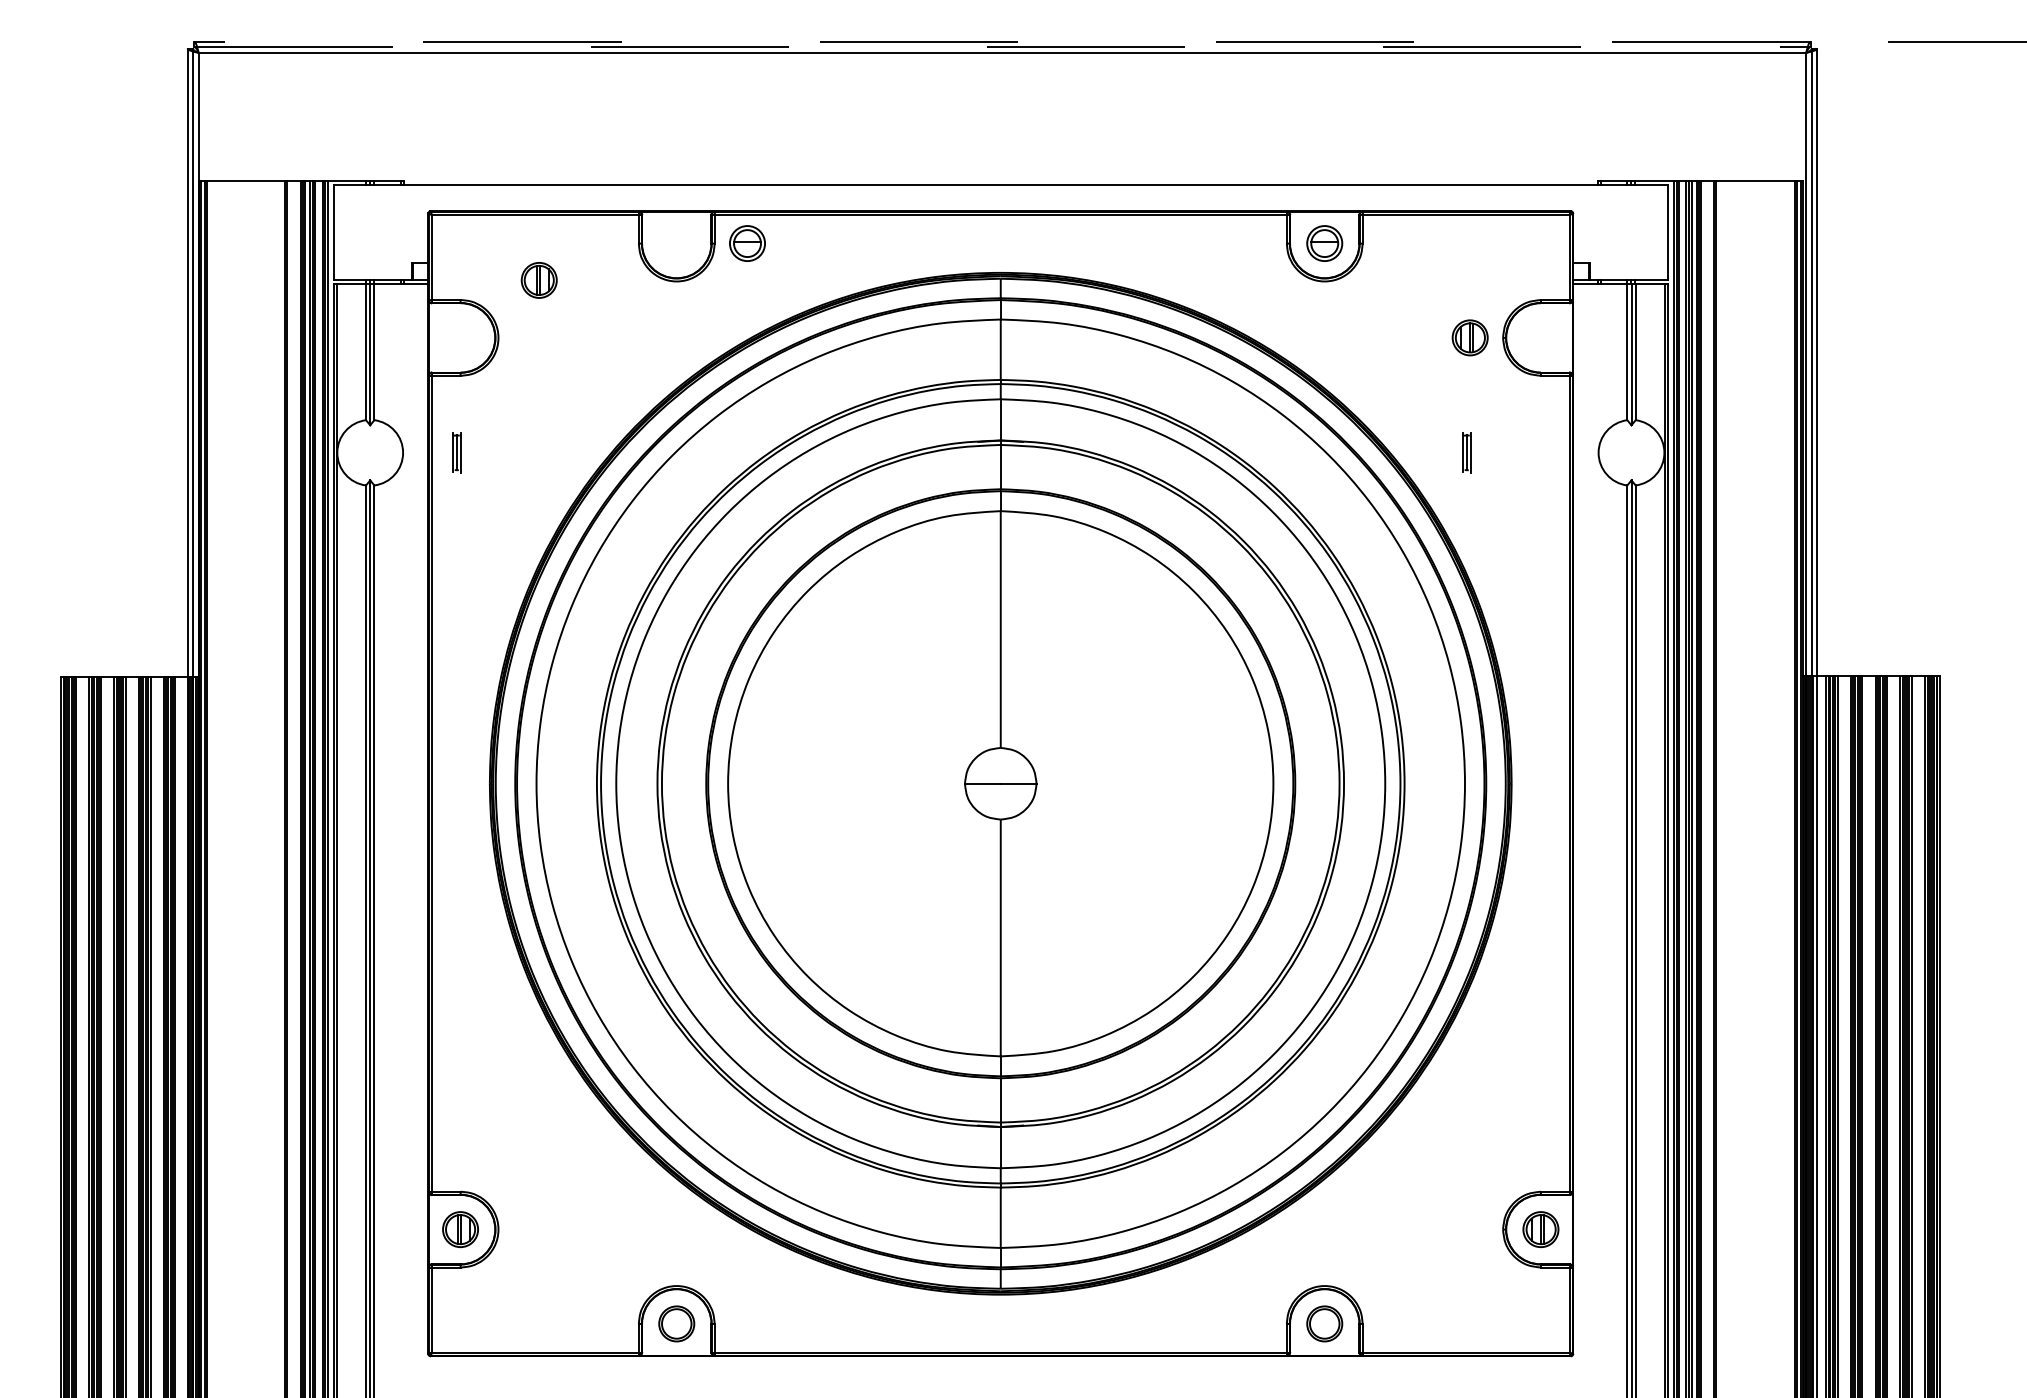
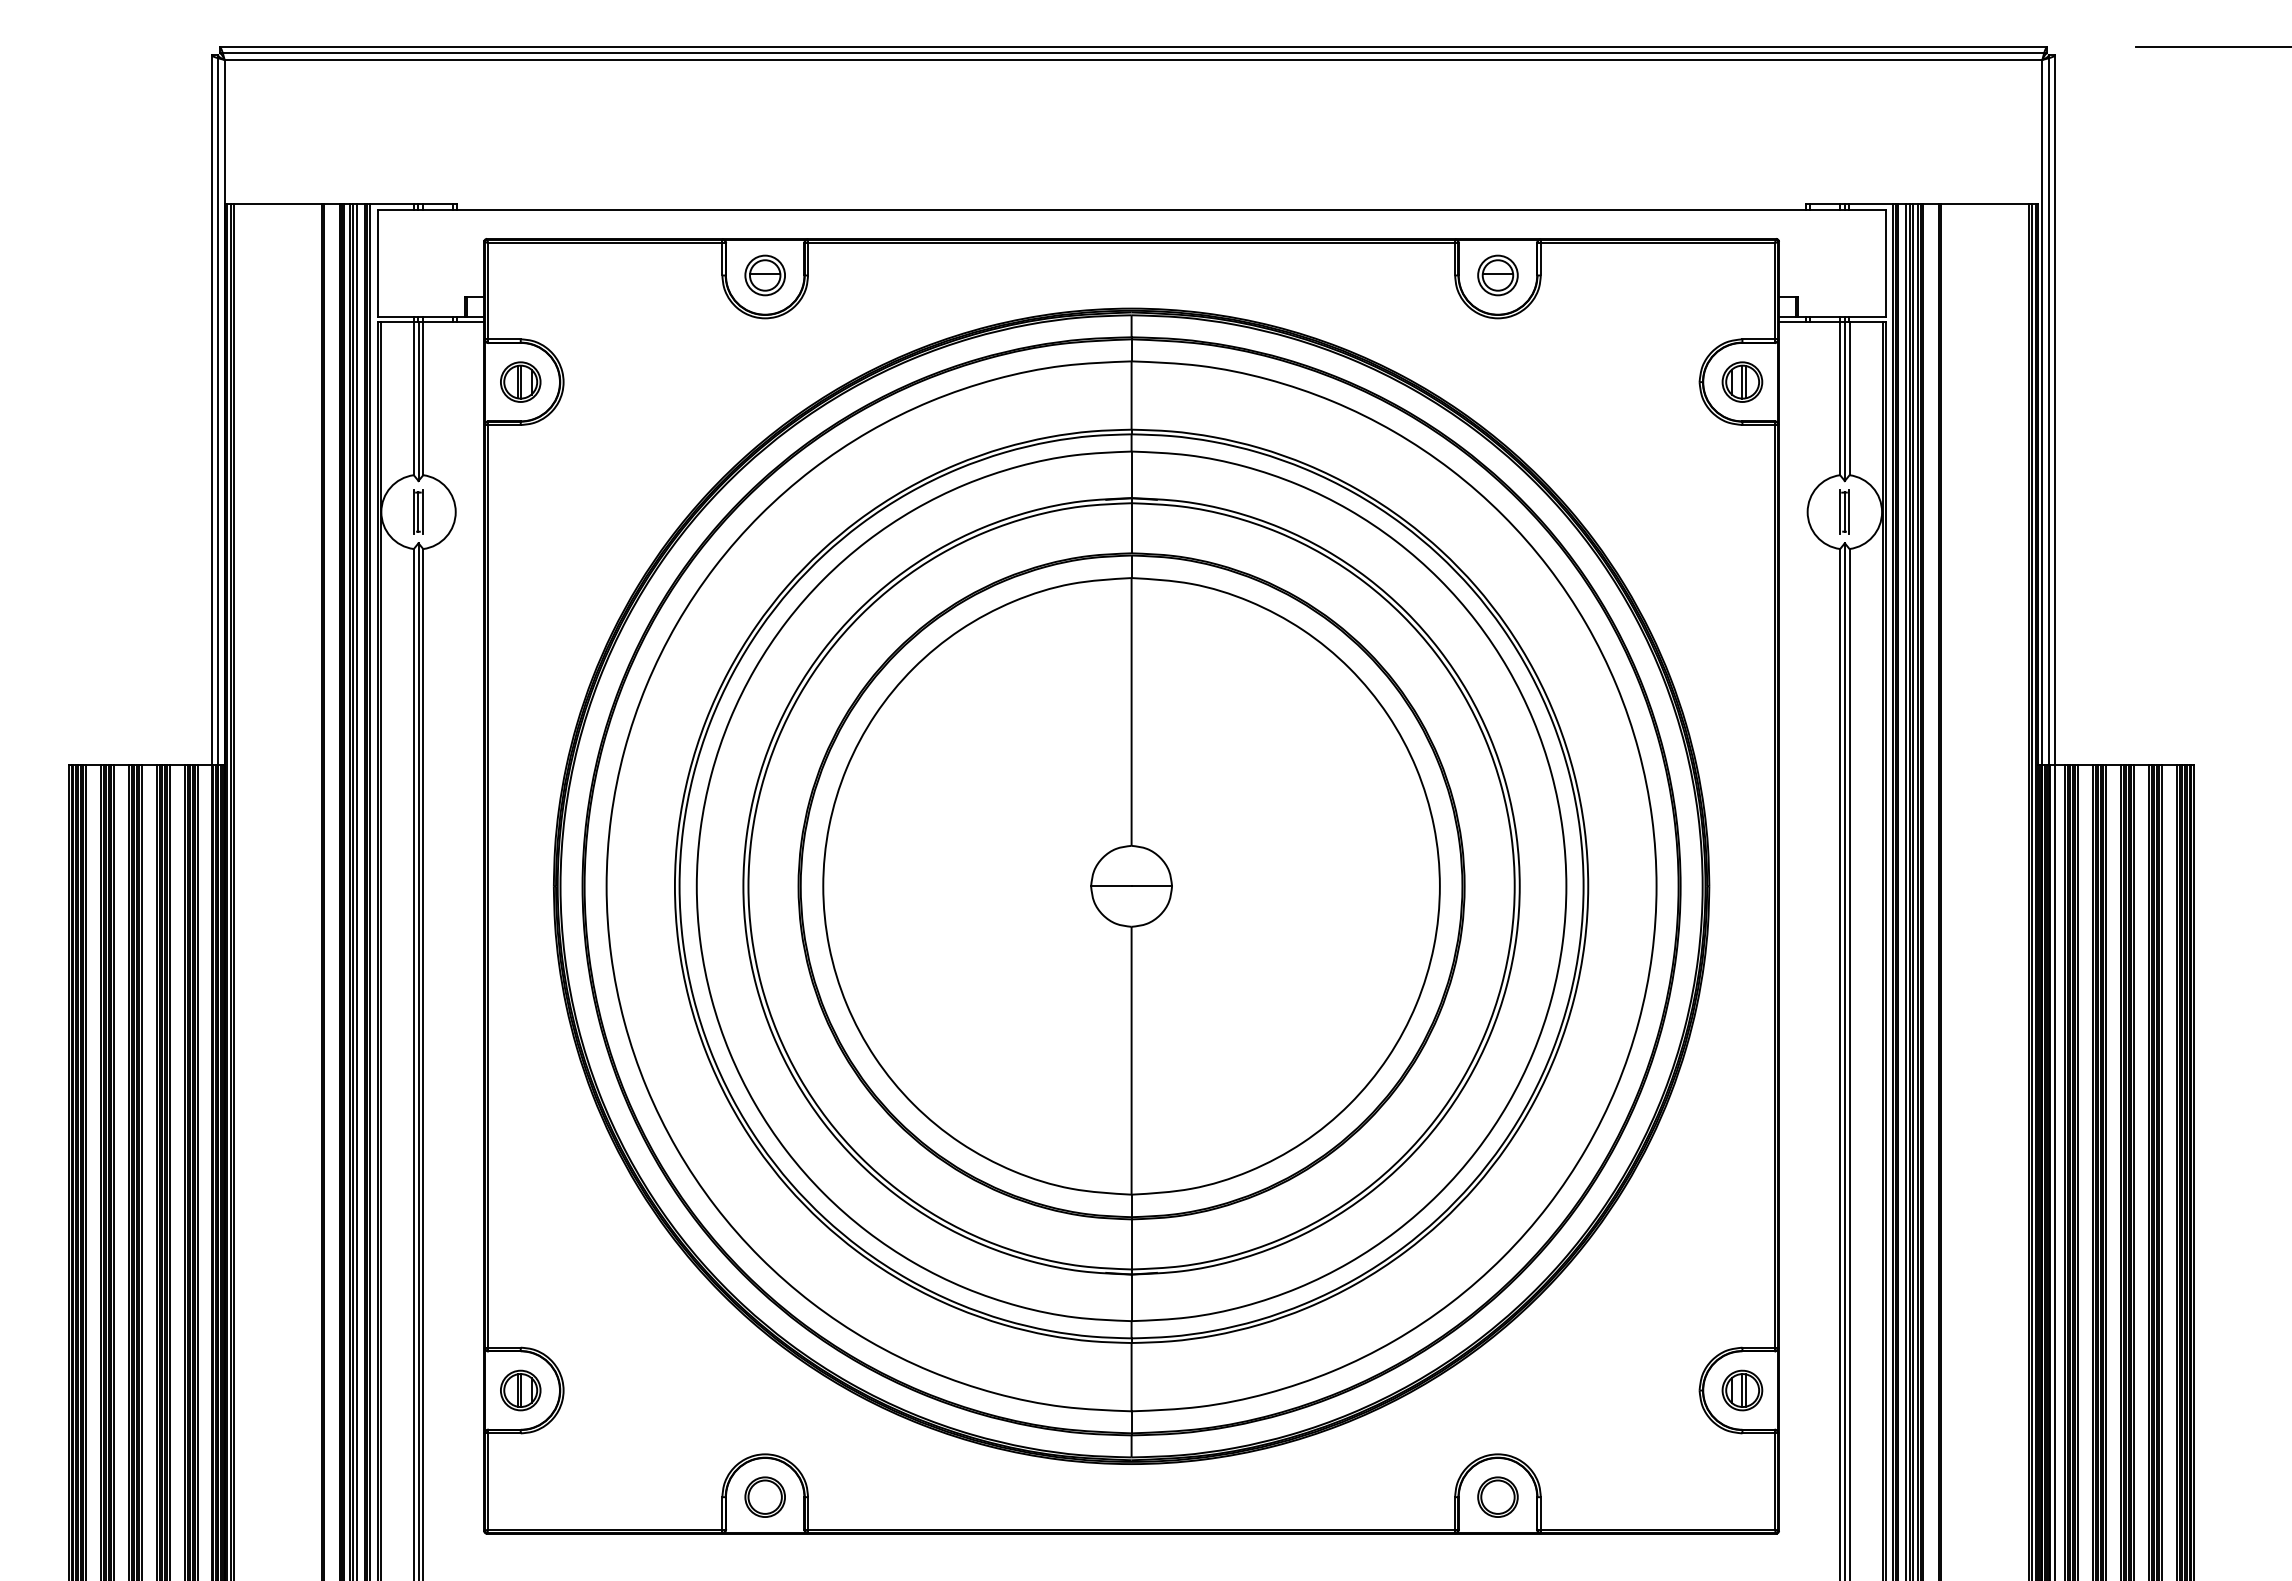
line: (1002, 41) -> (1133, 47), dashed -> solid
line: (1002, 47) -> (1133, 53), dashed -> solid
part: (746, 243) -> (764, 275), moved
part: (539, 279) -> (520, 381), moved
part: (1470, 337) -> (1742, 381), moved
part: (456, 452) -> (418, 511), moved
part: (1466, 452) -> (1844, 511), moved

